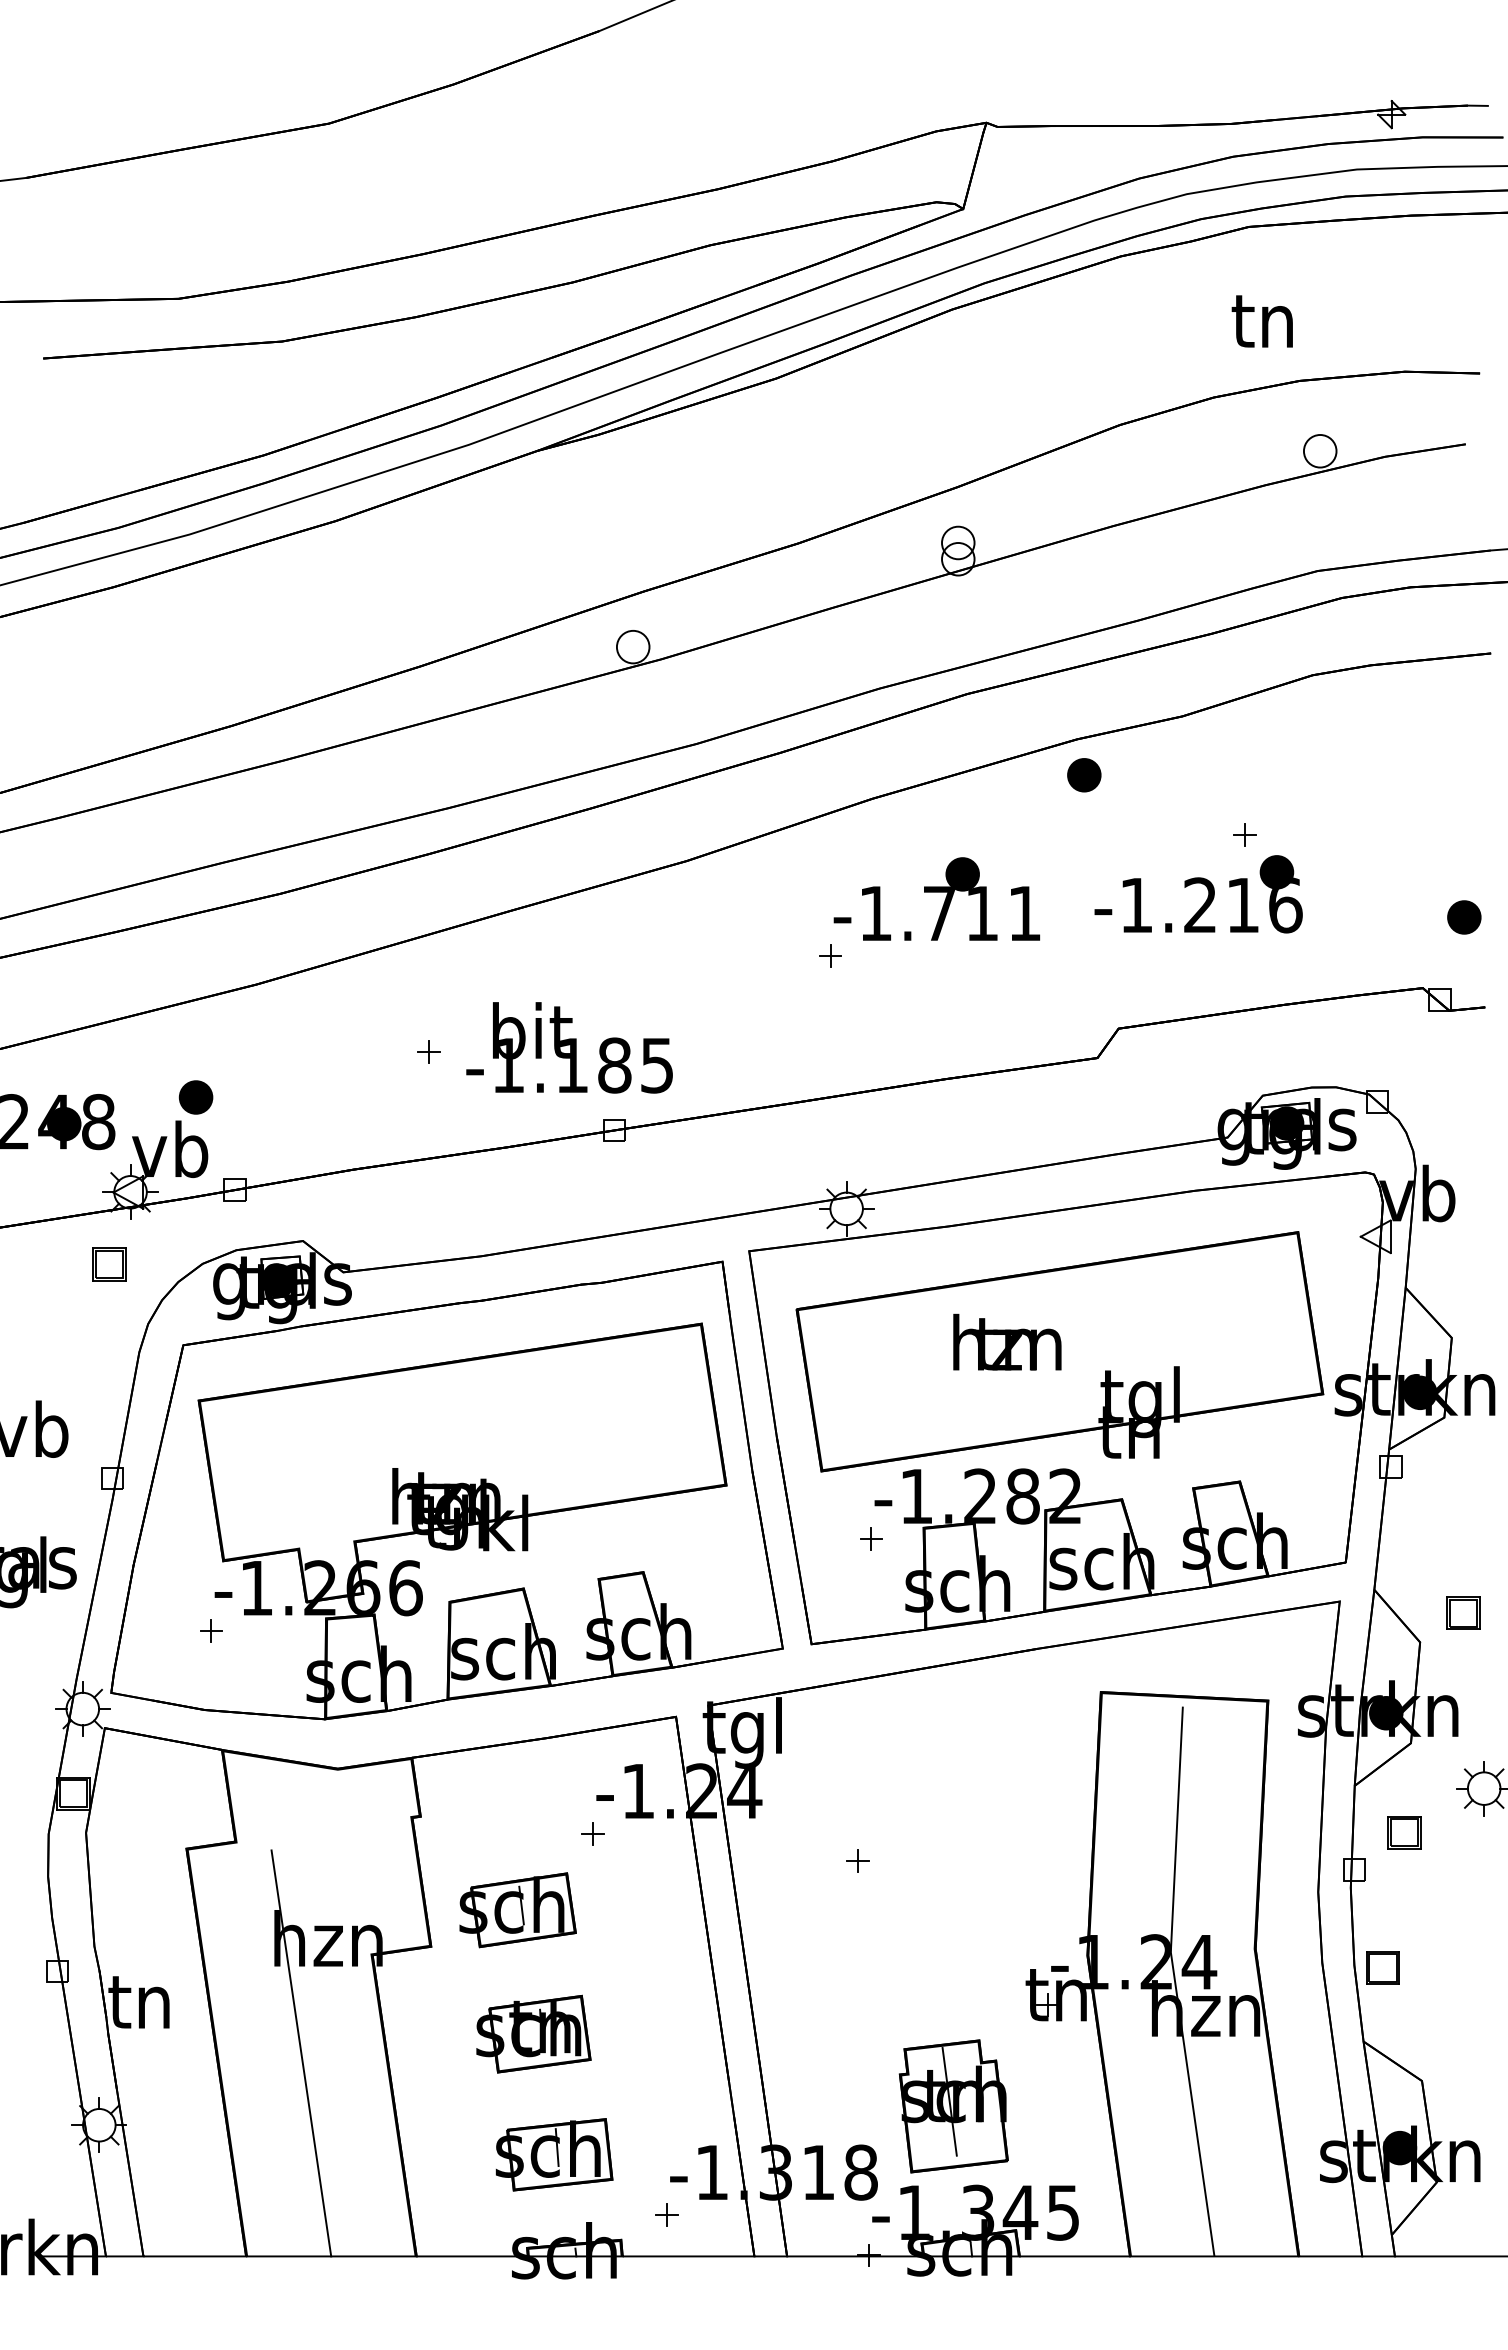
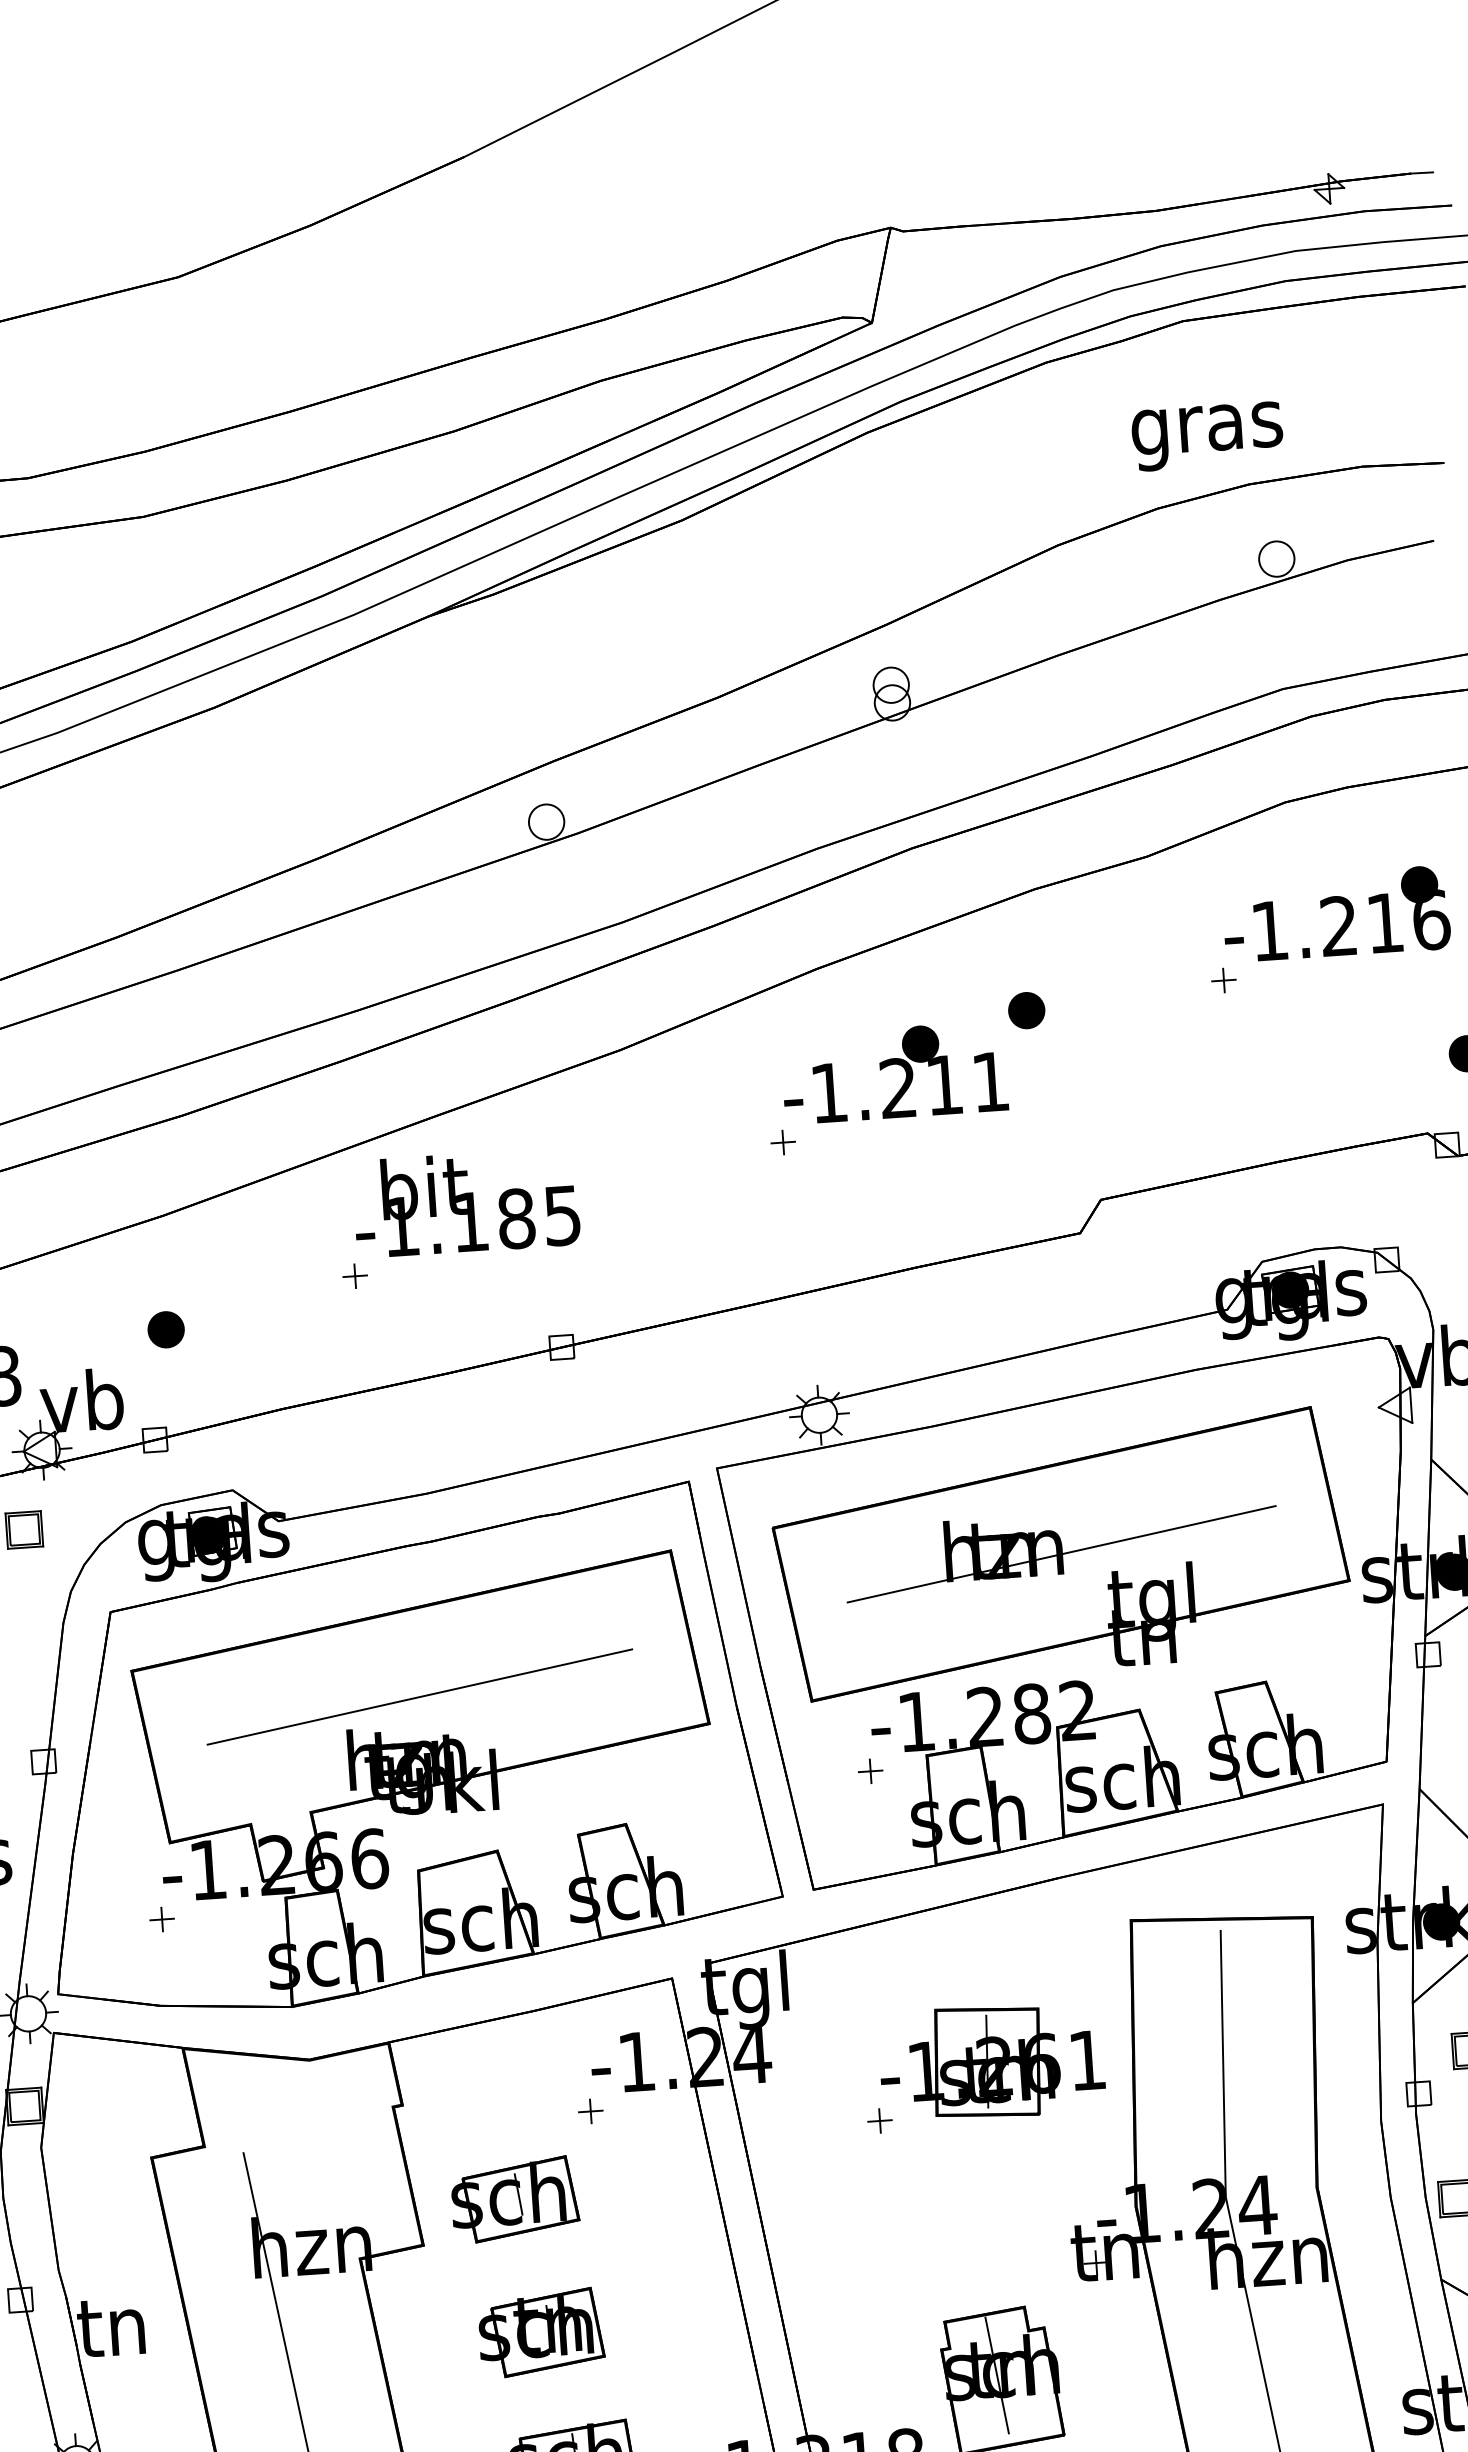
text: (1264, 328) -> (1207, 430), tn -> gras
part: (1084, 775) -> (1026, 1010), moved
part: (1207, 896) -> (1346, 916), moved
text: (938, 912) -> (897, 1087), -1.711 -> -1.211
text: (569, 1047) -> (466, 1202), moved
part: (195, 1097) -> (165, 1329), moved
line: (1059, 1351) -> (1060, 1554), added
line: (462, 1442) -> (420, 1696), added
part: (964, 1813) -> (991, 2061), added

